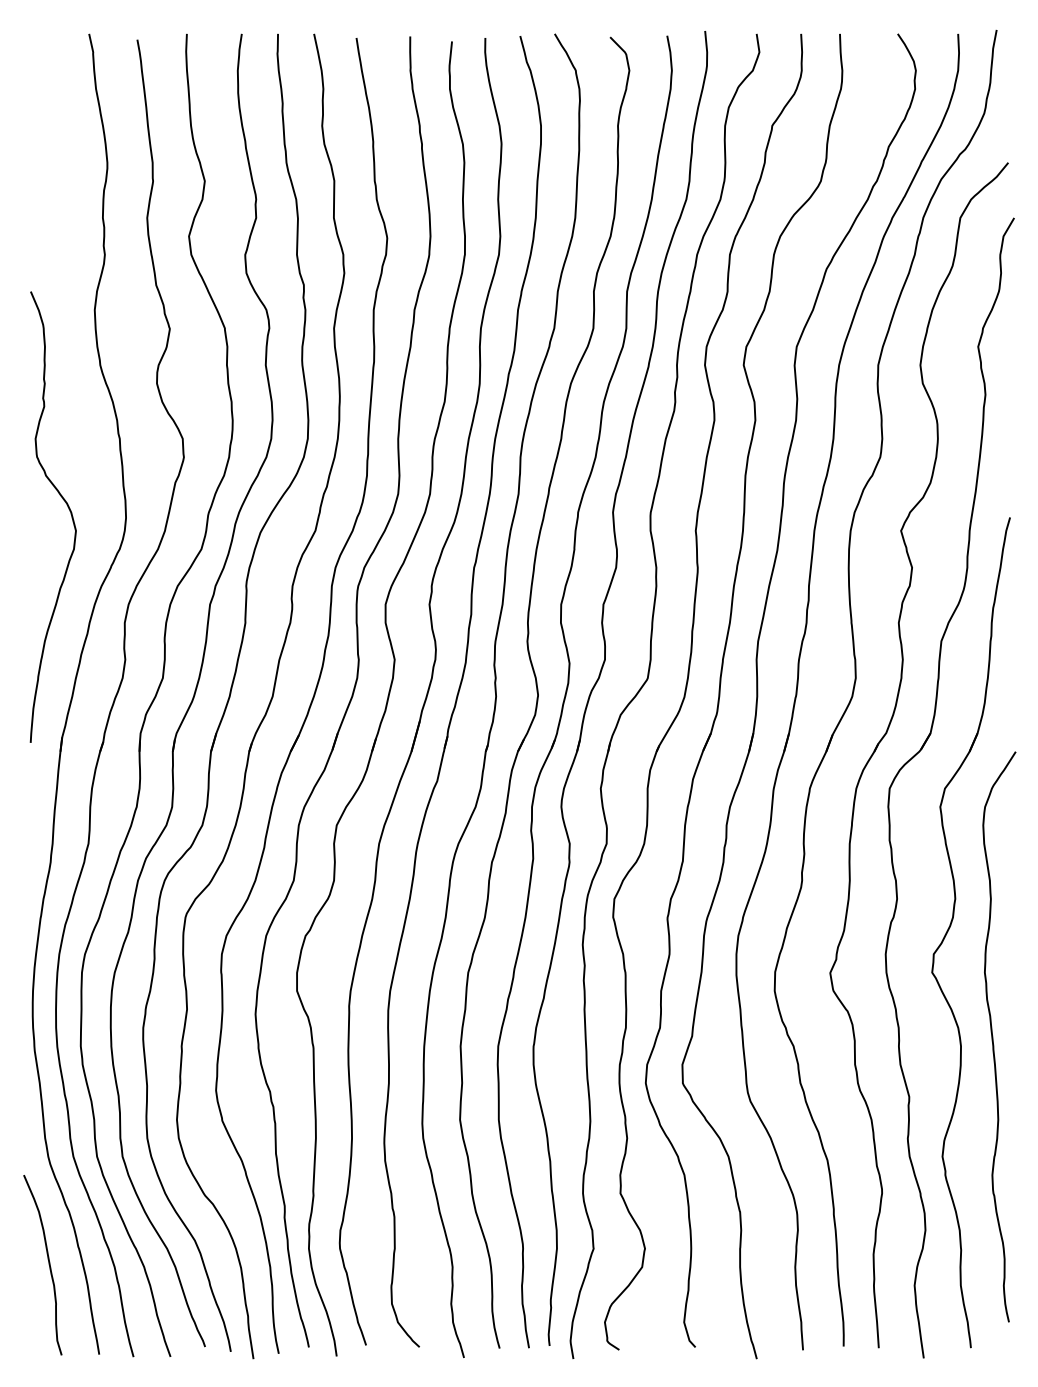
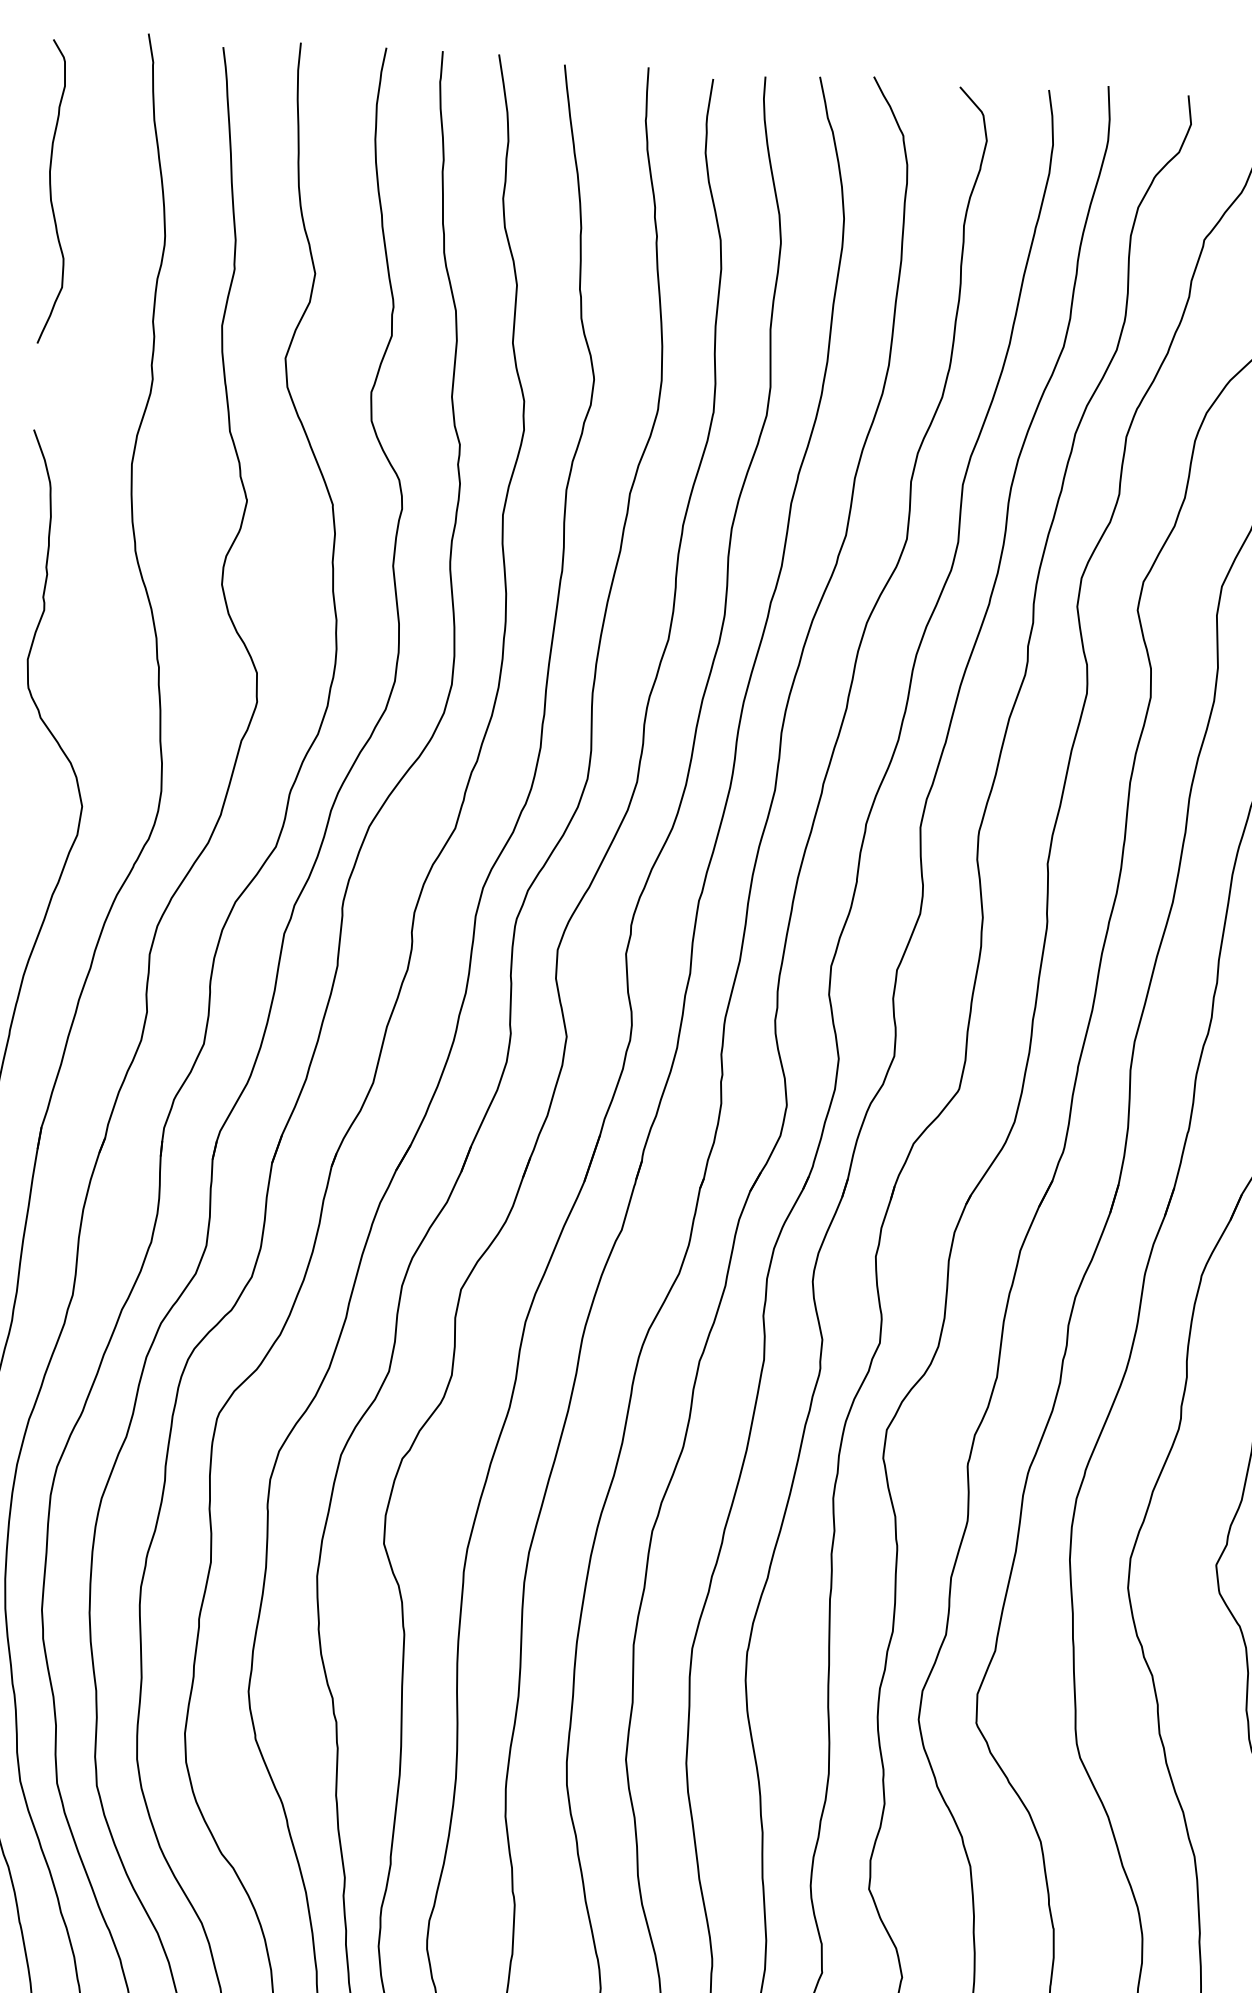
curve: (33, 138) -> (52, 191), added

